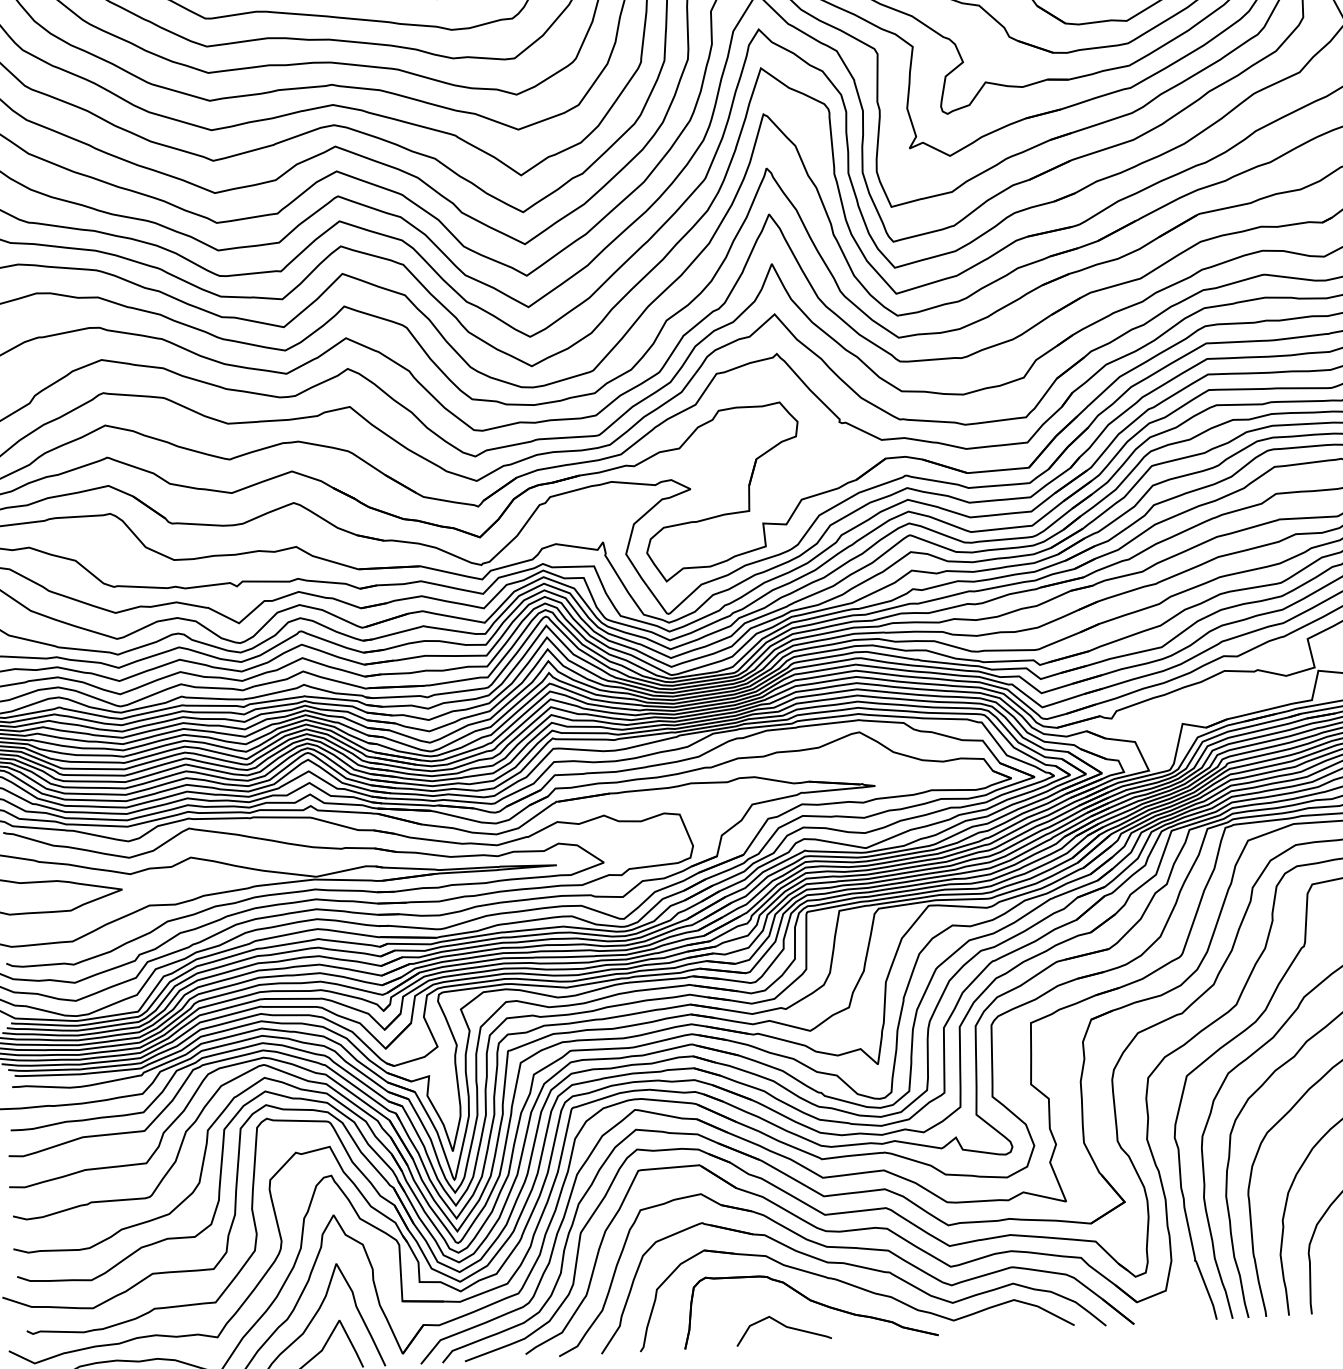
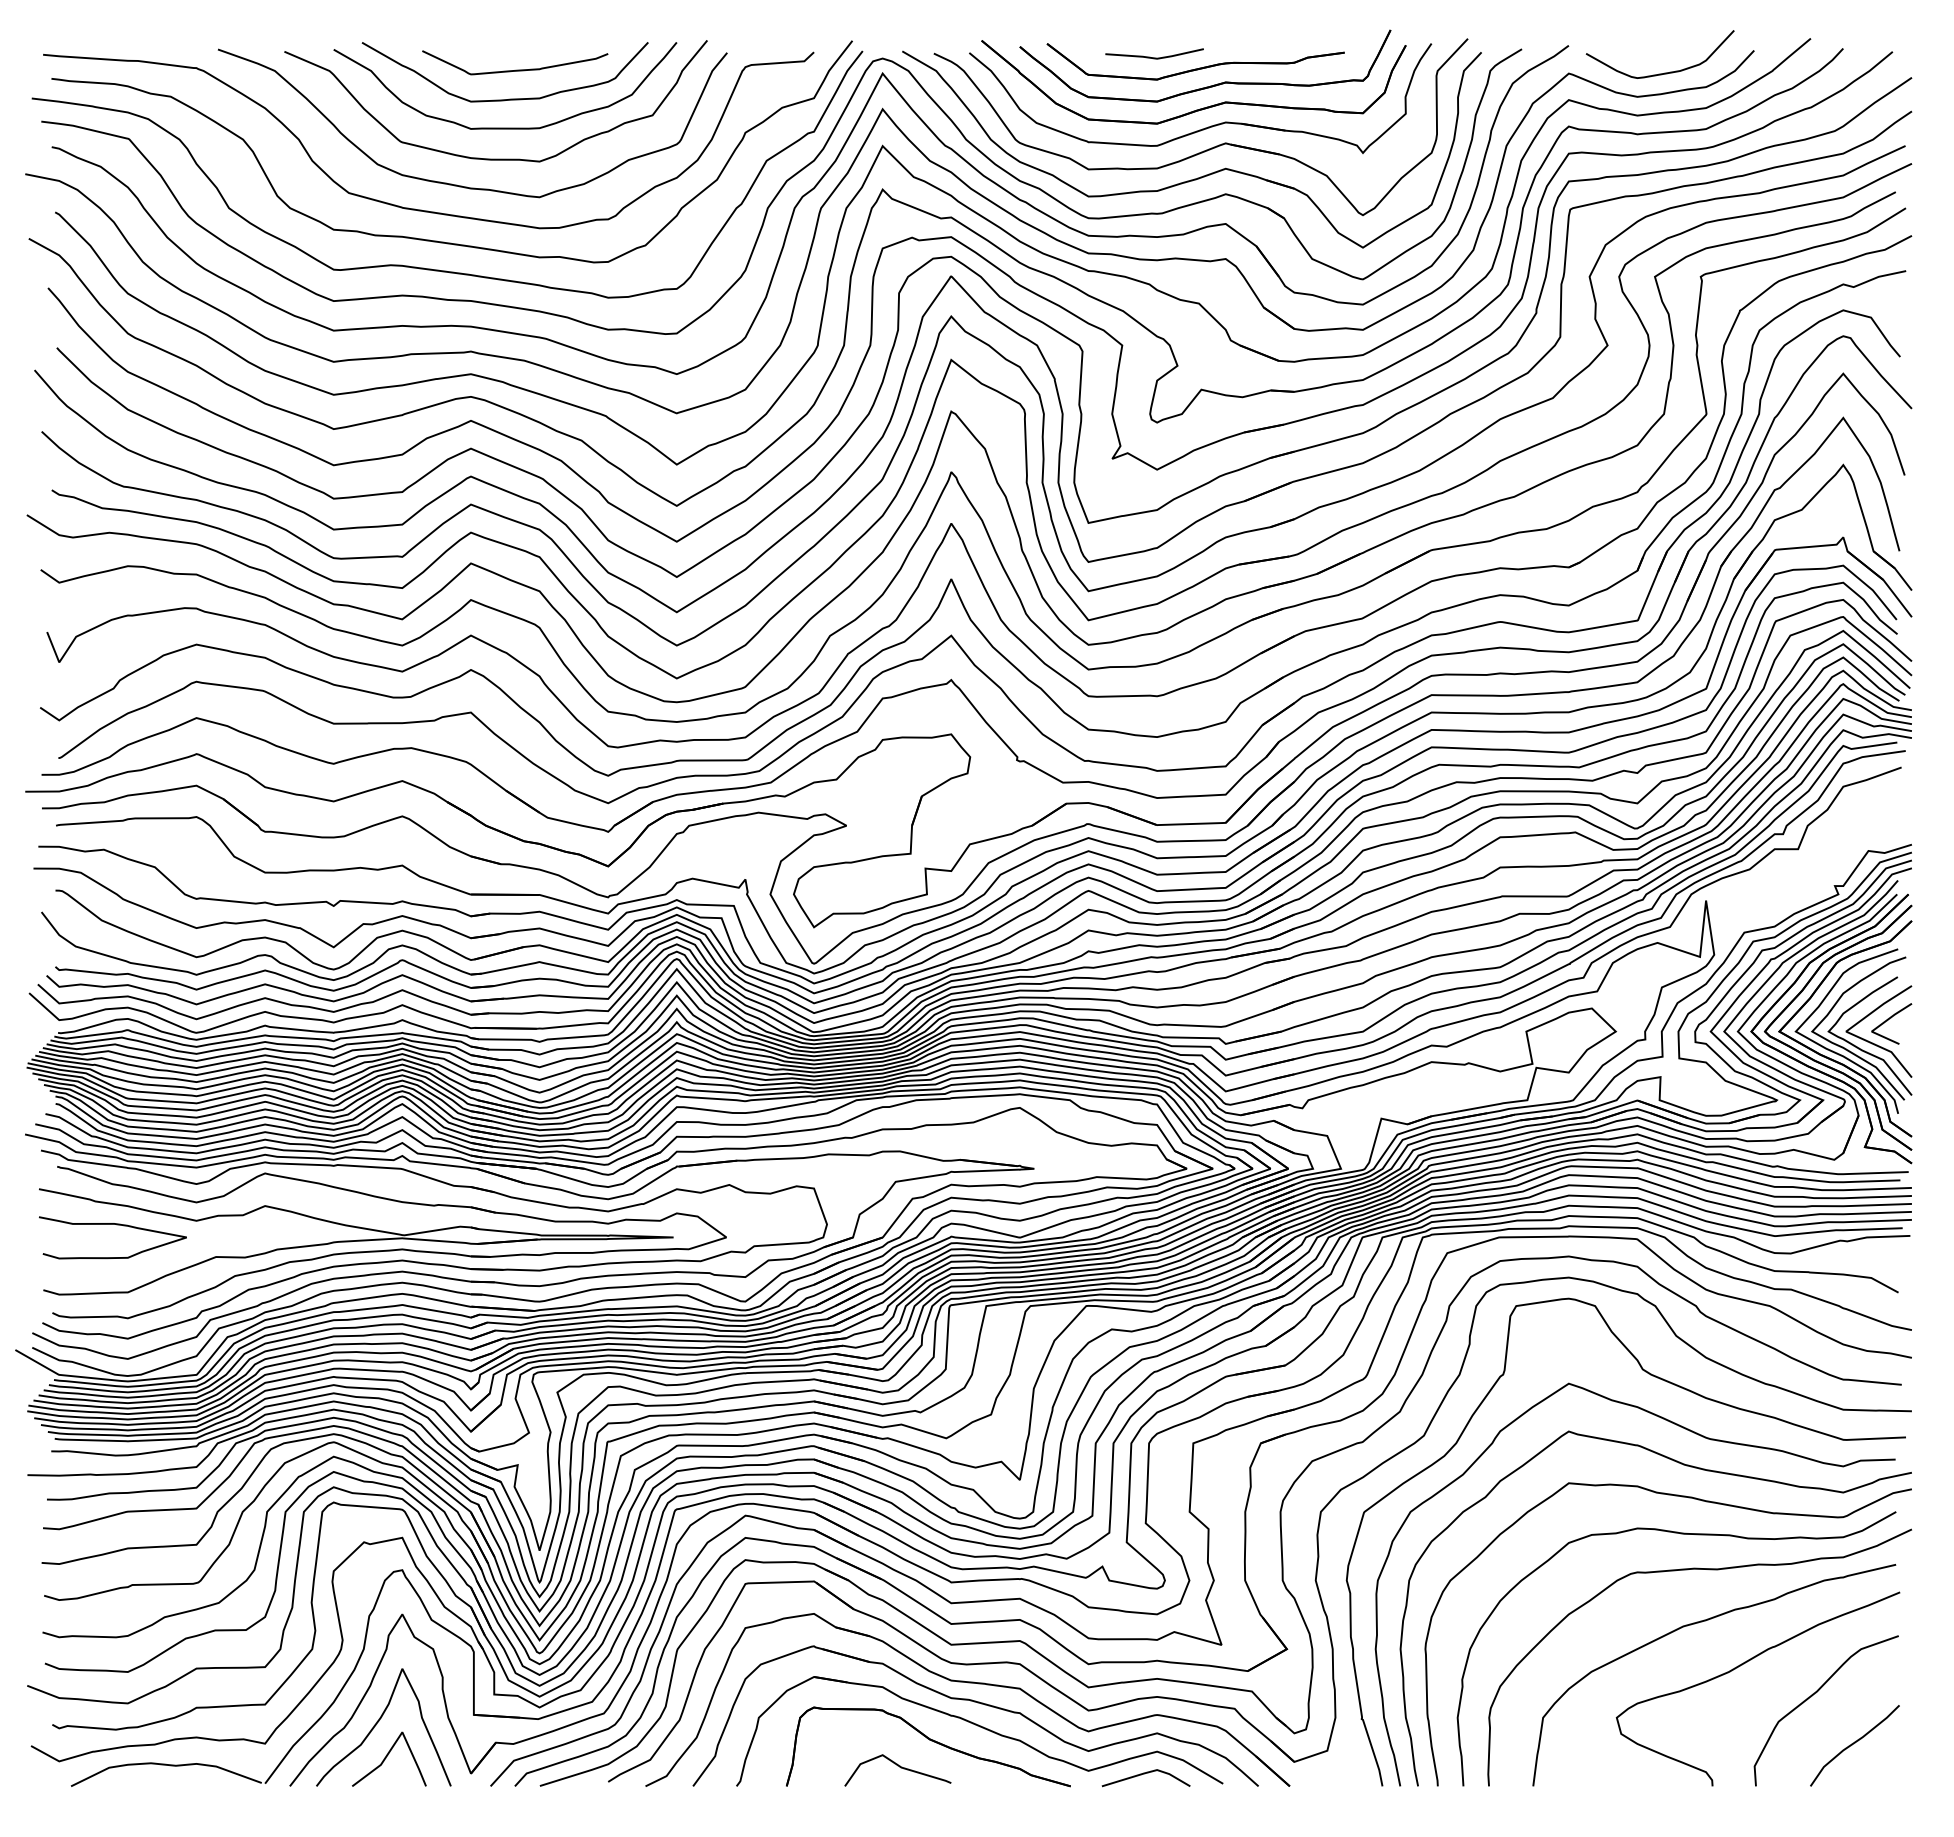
line: (1003, 1321) -> (1144, 1774), added

